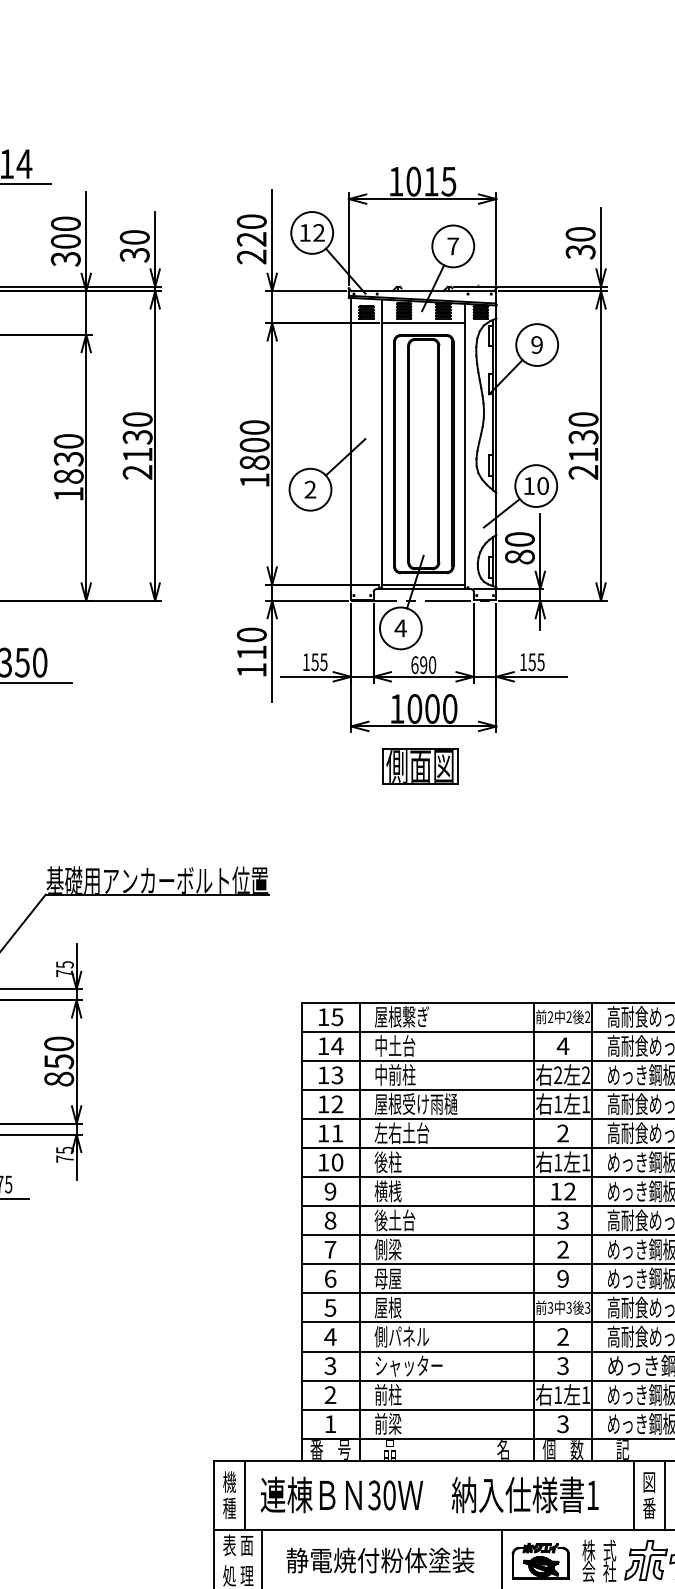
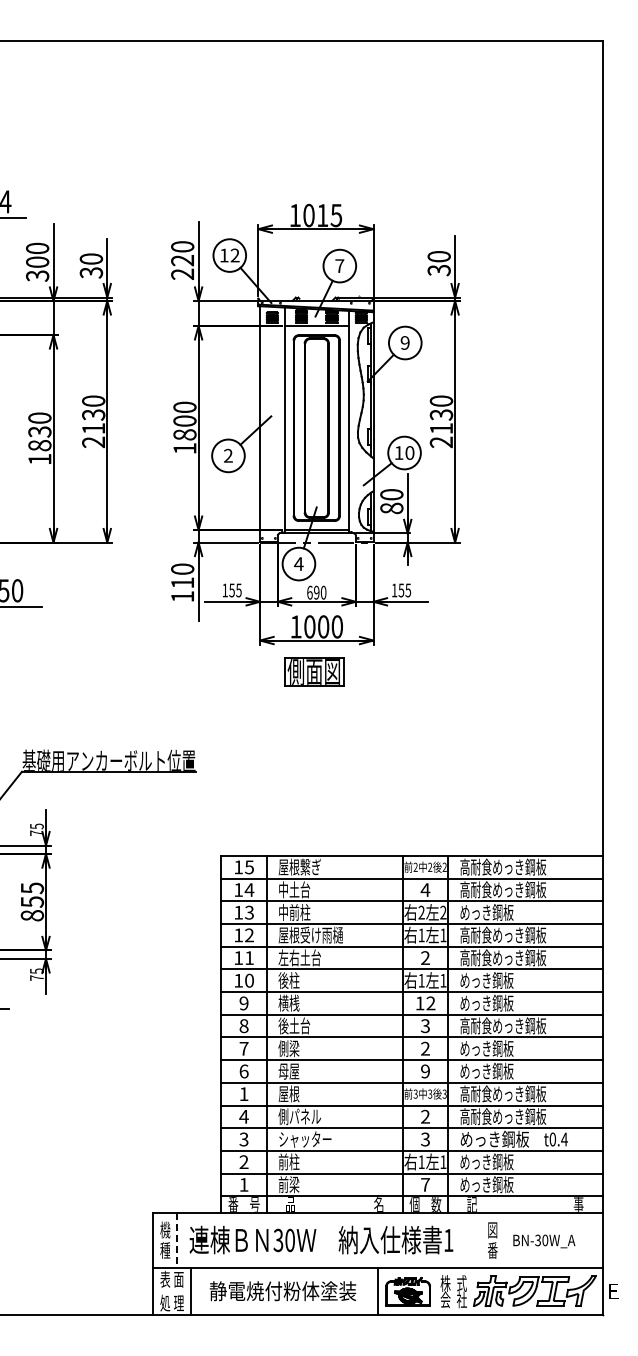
text: (59, 1044) -> (32, 888), 850 -> 855
text: (329, 1308) -> (243, 1094), 5 -> 1
text: (563, 1423) -> (425, 1184), 3 -> 7
line: (245, 1495) -> (177, 1240), solid -> dashed
line: (633, 1495) -> (480, 1240), removed
line: (664, 1495) -> (504, 1240), removed

